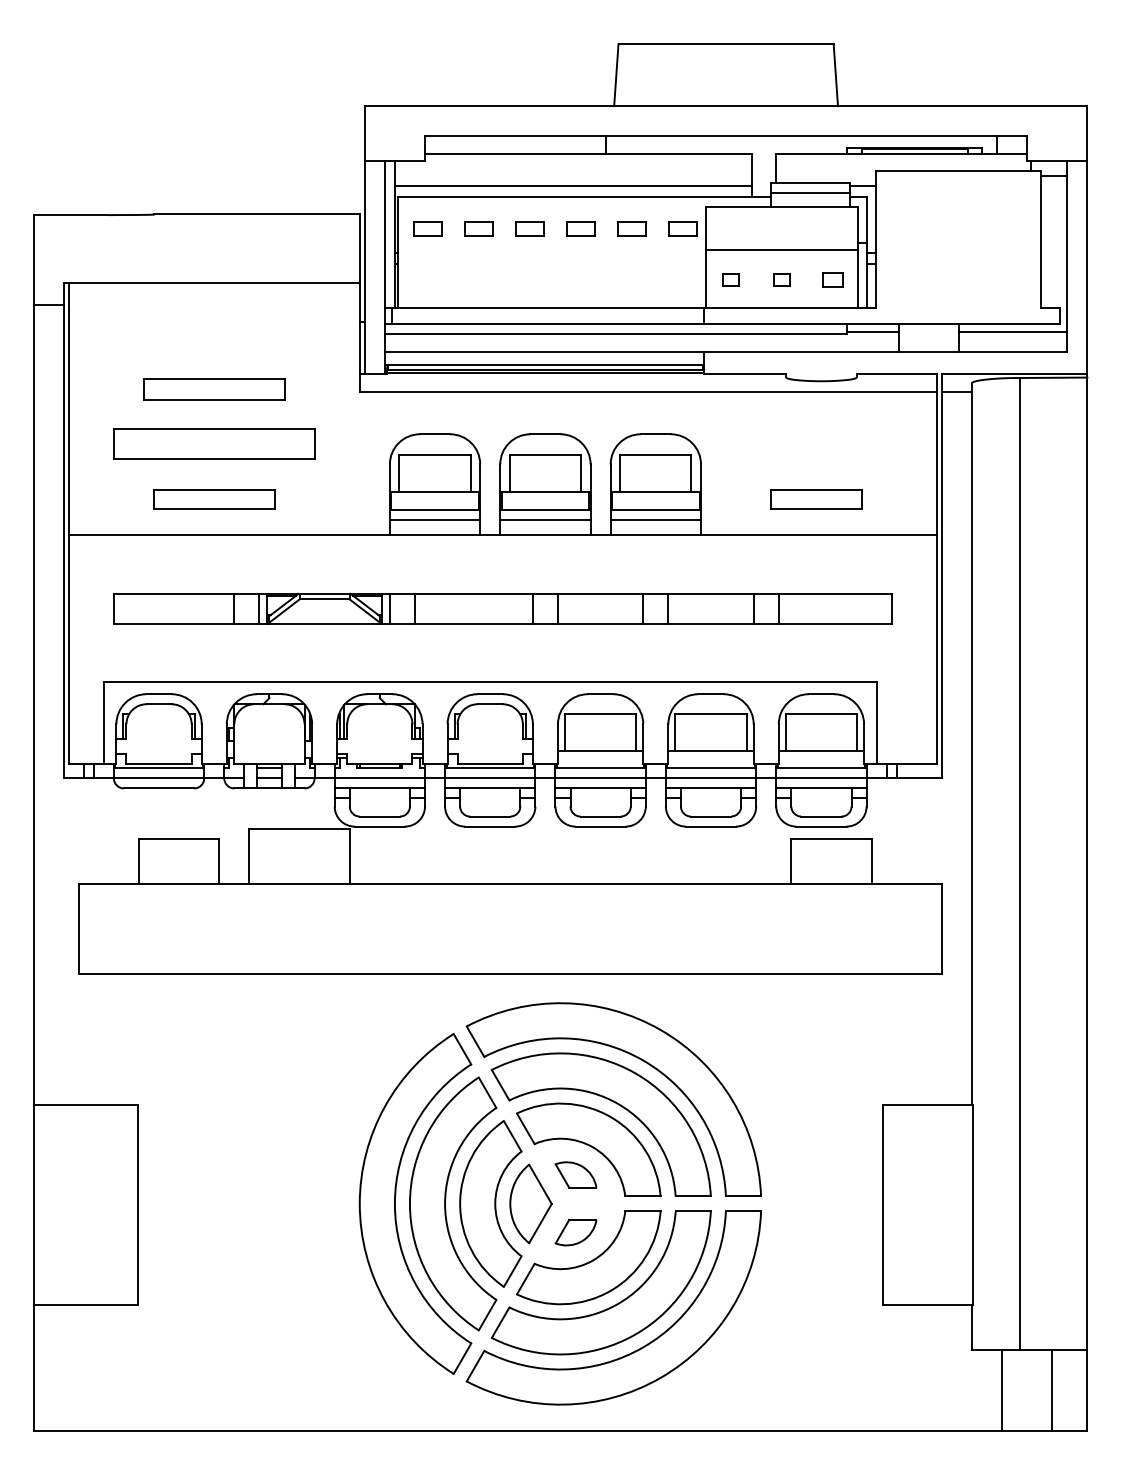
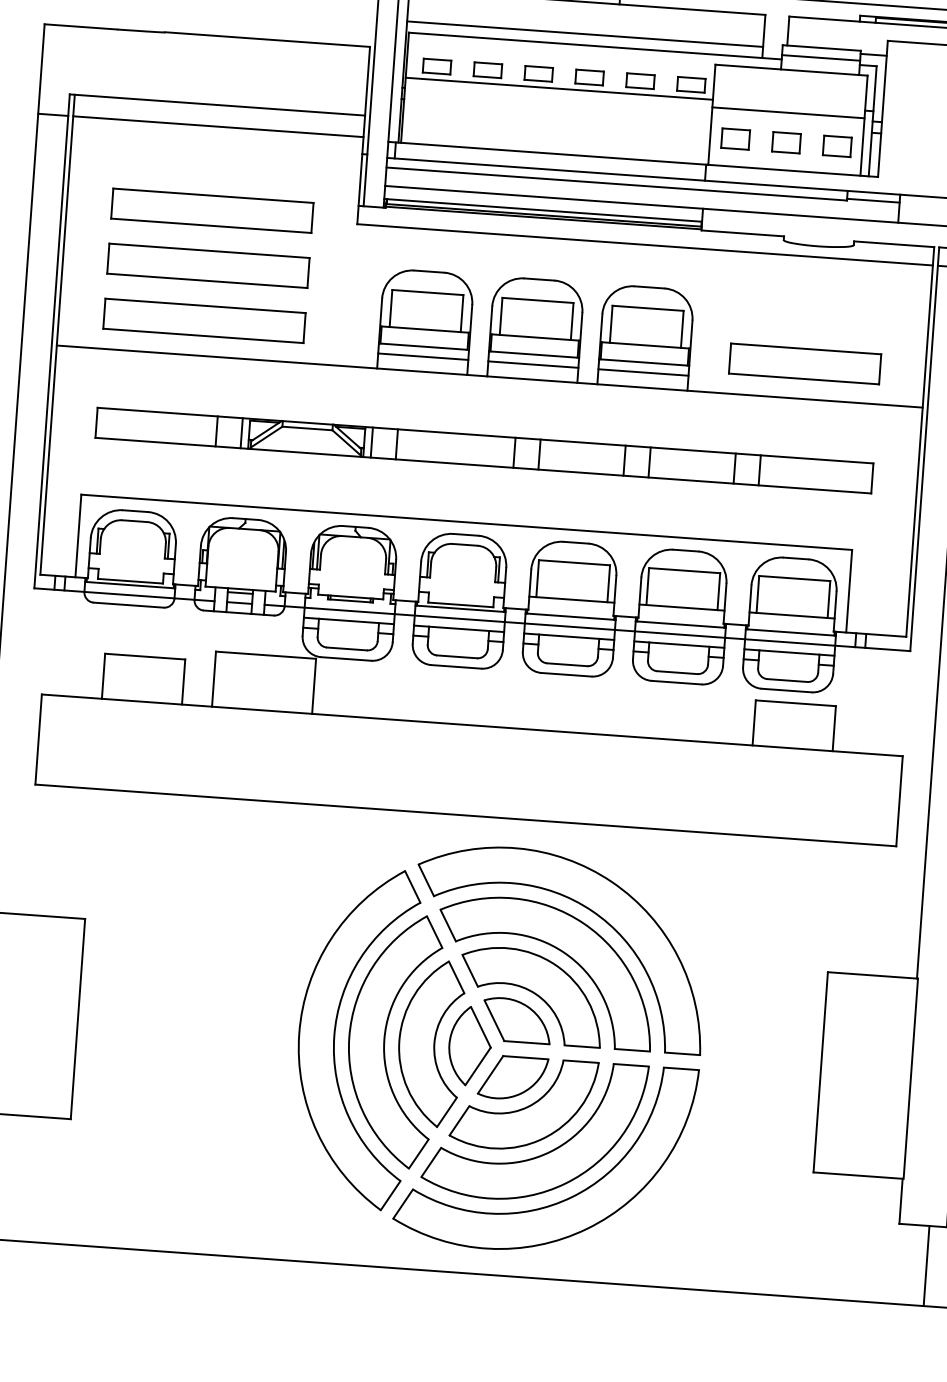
line: (551, 242) -> (559, 88), added
part: (730, 279) -> (735, 138), size x1.67
part: (781, 279) -> (786, 142), size x1.67
part: (832, 279) -> (836, 145), size x1.43
line: (213, 304) -> (217, 126), added
part: (214, 388) -> (212, 210), size x1.43
part: (214, 499) -> (204, 320), size x1.67
part: (816, 499) -> (805, 363), size x1.67
part: (575, 1174) -> (516, 1019), size x1.67
part: (575, 1232) -> (512, 1077), size x1.67

